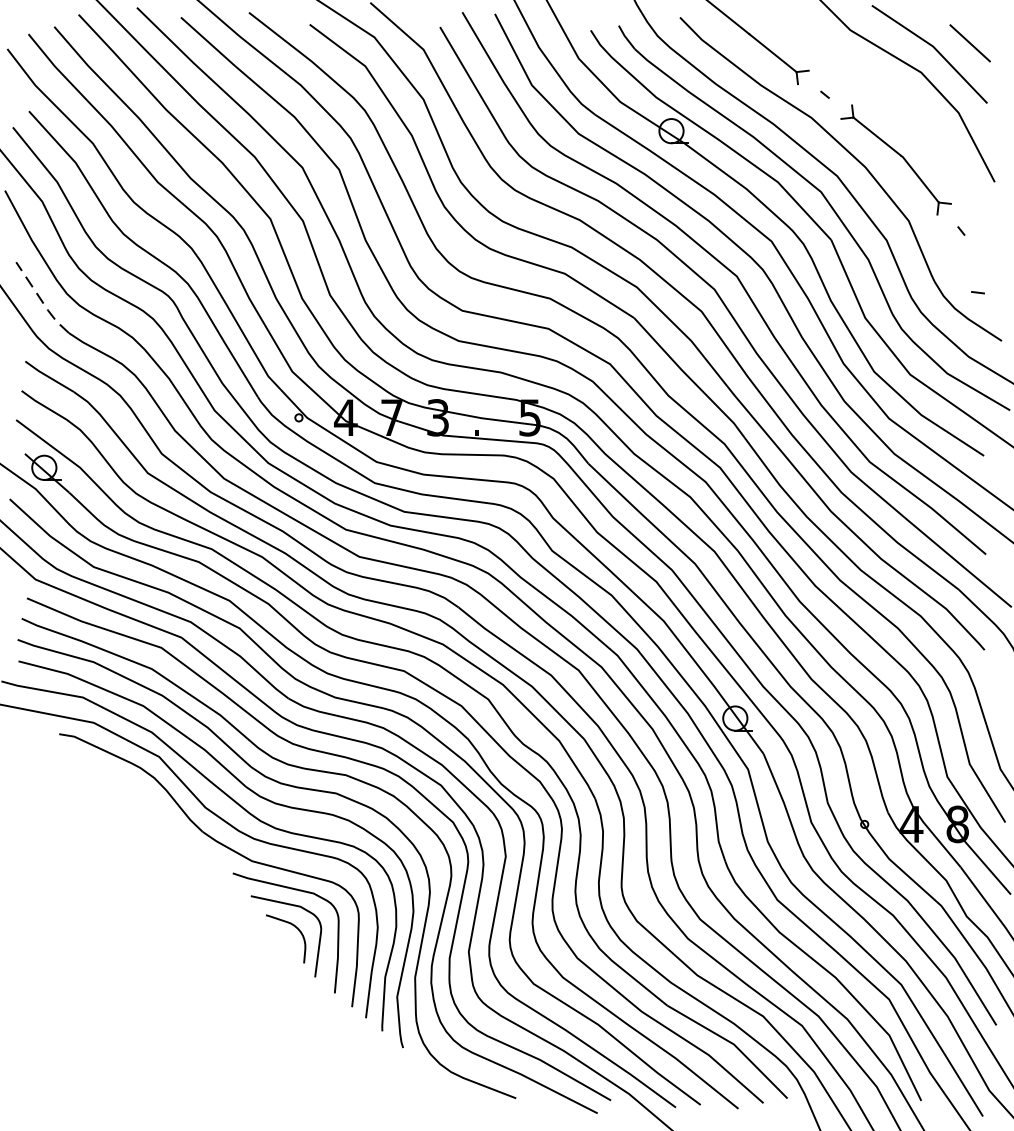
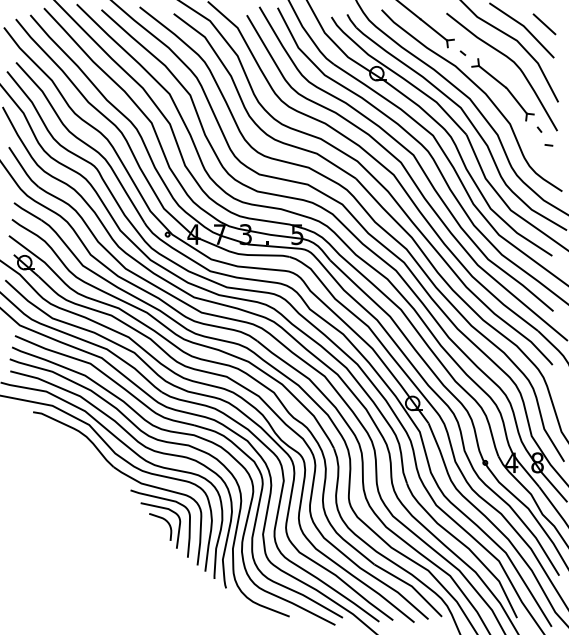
curve: (905, 105) -> (508, 59), added
line: (977, 292) -> (548, 145), moved
line: (42, 300) -> (23, 168), dashed -> solid

